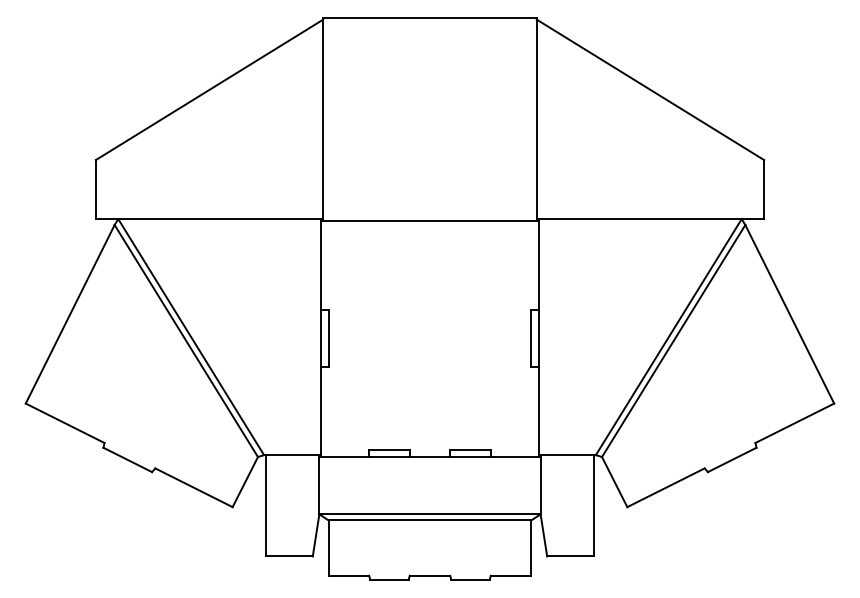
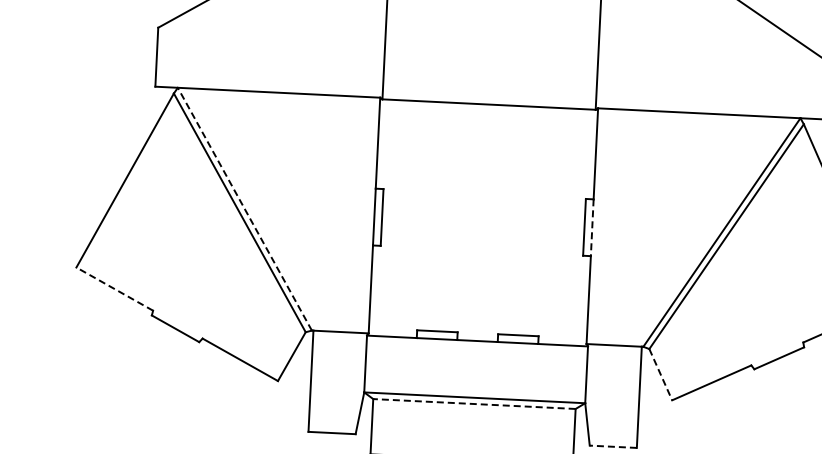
line: (191, 337) -> (245, 209), solid -> dashed
line: (539, 339) -> (592, 228), solid -> dashed
line: (64, 423) -> (114, 289), solid -> dashed
line: (614, 482) -> (660, 375), solid -> dashed
line: (429, 520) -> (473, 404), solid -> dashed
line: (570, 556) -> (613, 446), solid -> dashed

